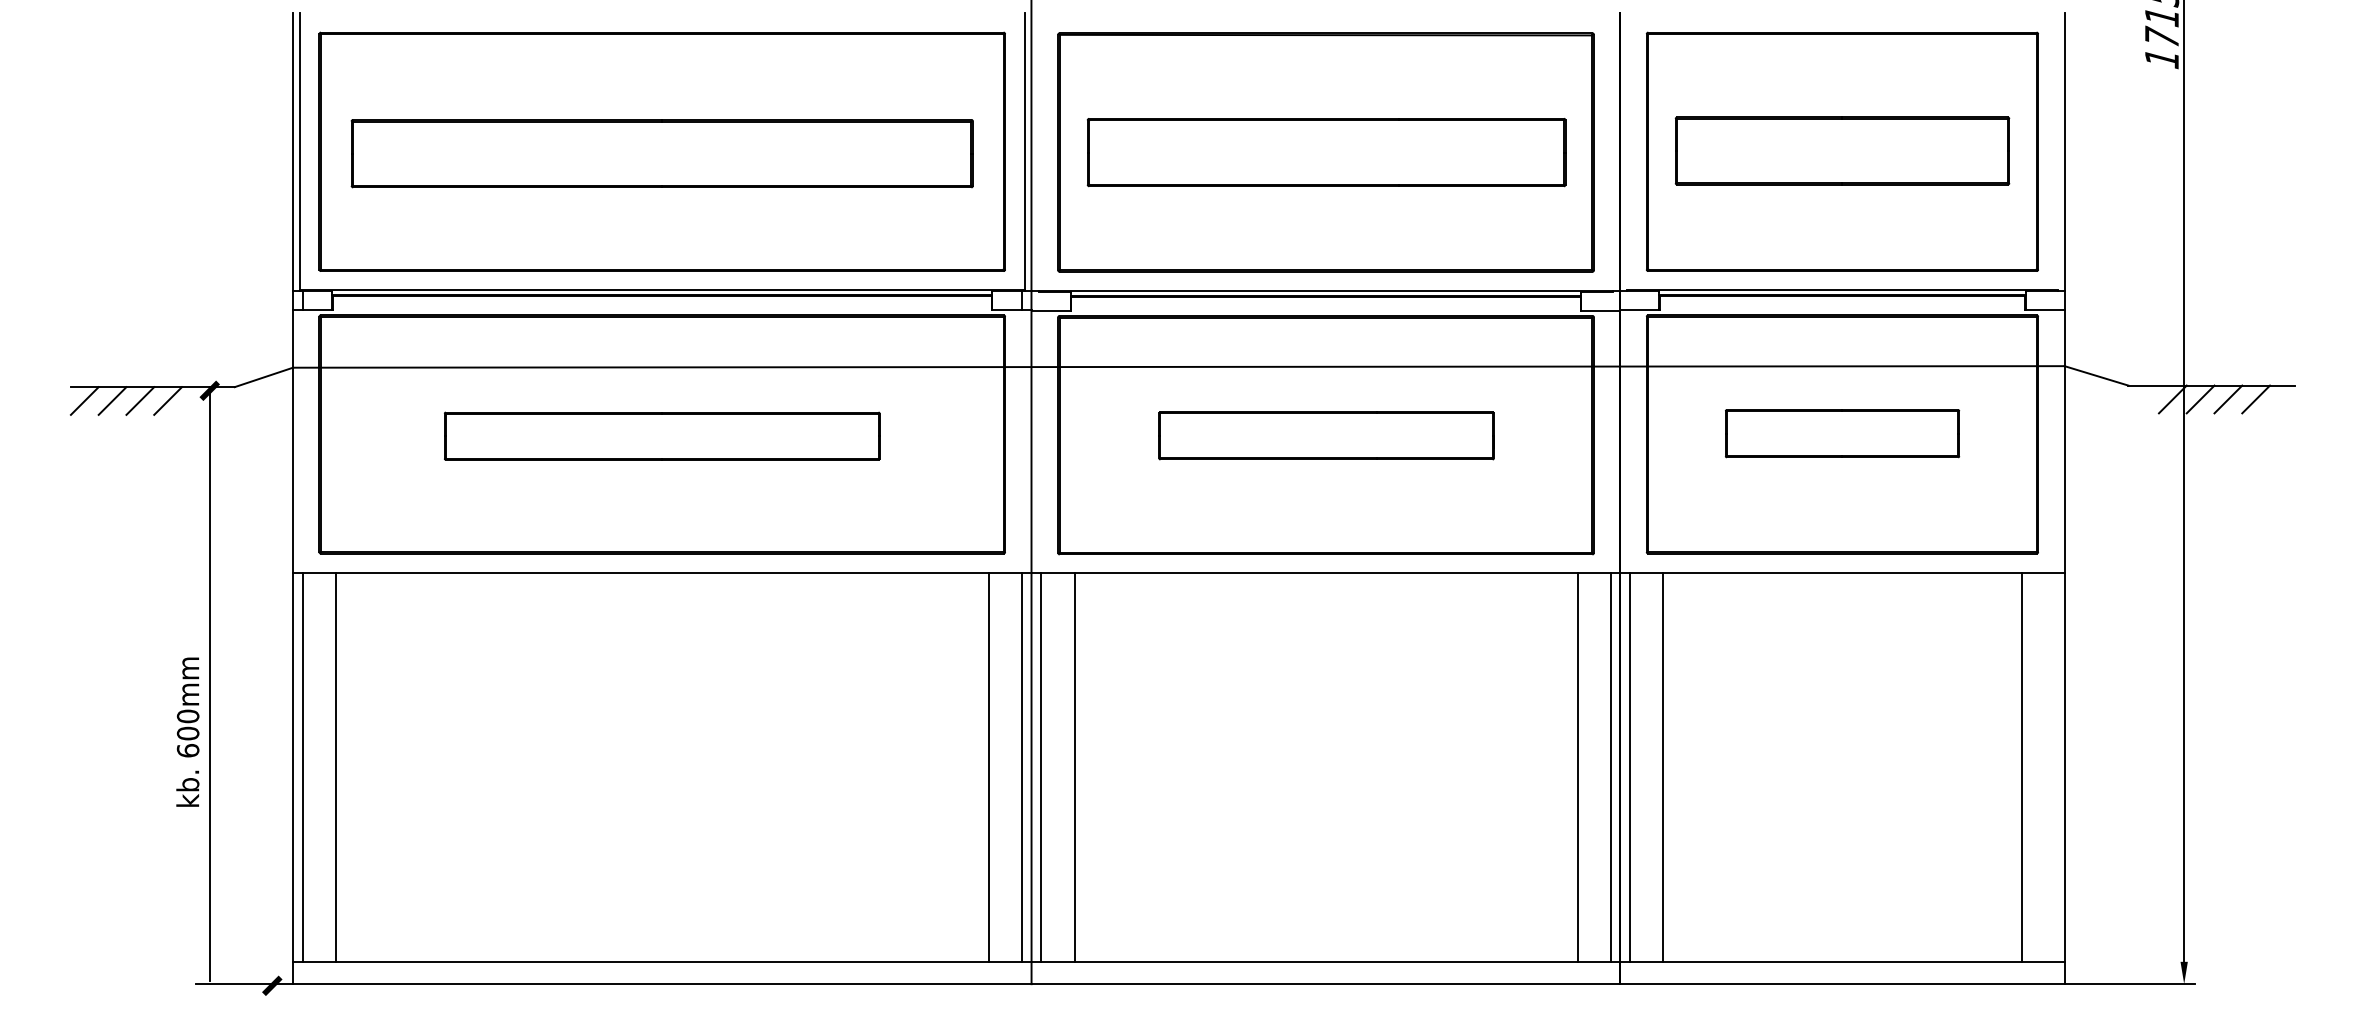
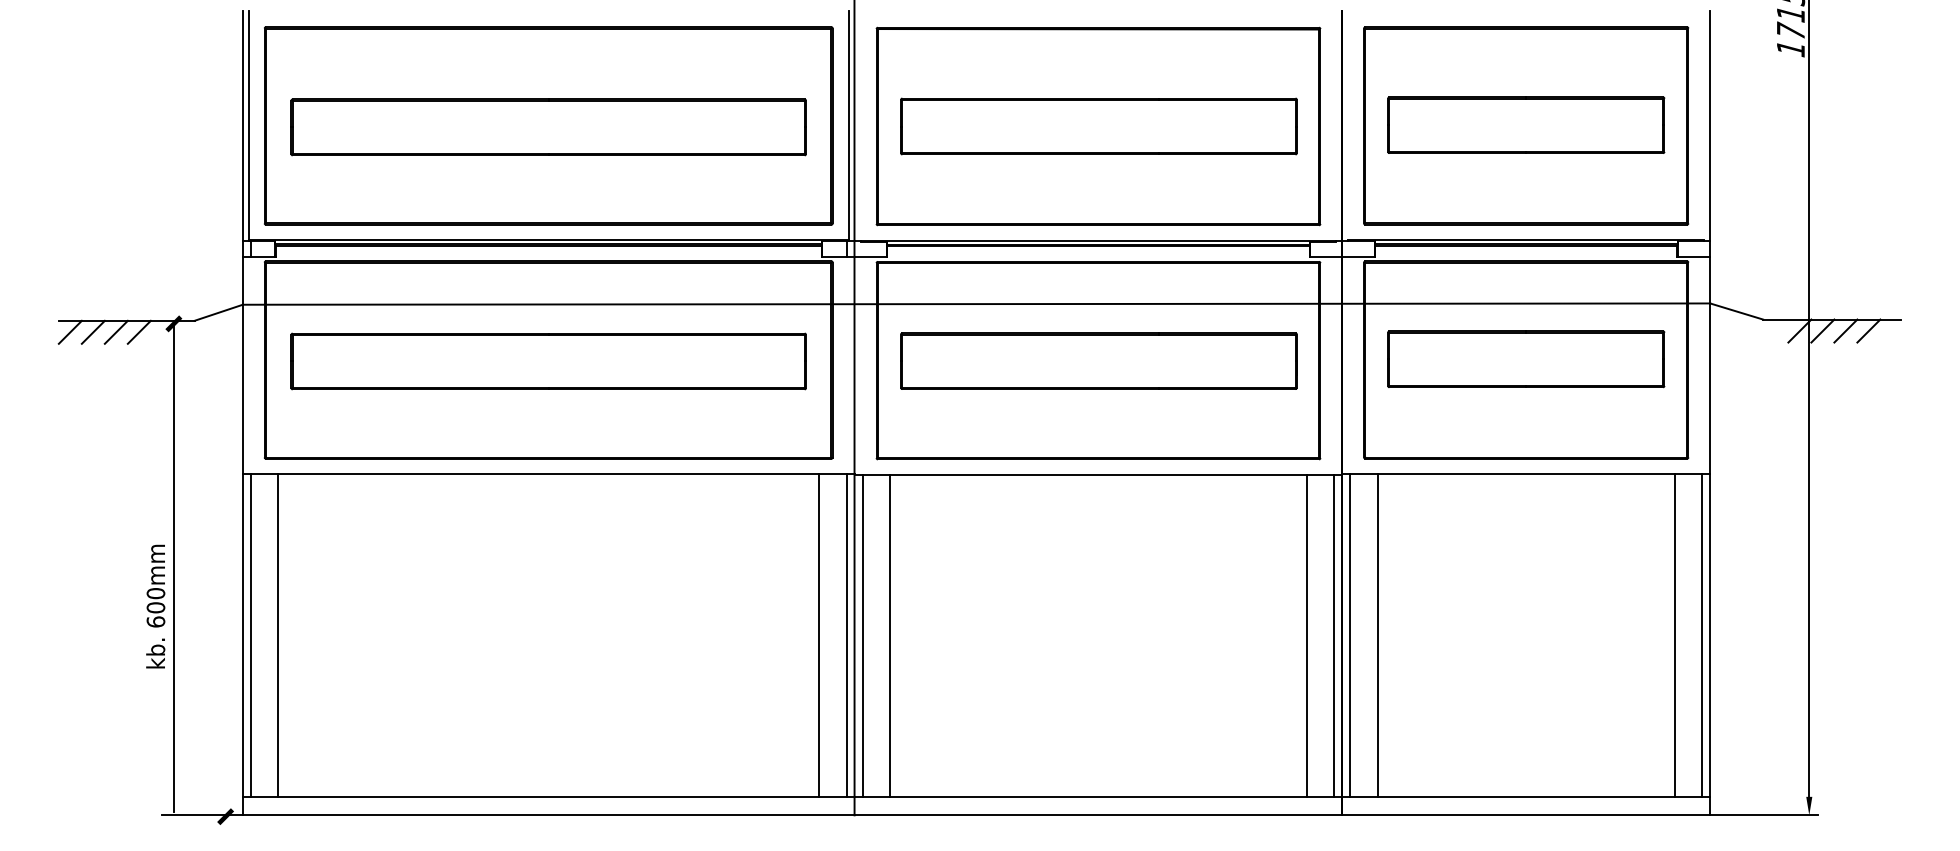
part: (1842, 433) -> (1526, 359), size x1.43
part: (661, 435) -> (548, 360), size x1.43
part: (1326, 435) -> (1098, 360), size x1.43
line: (2055, 766) -> (1702, 635), added

